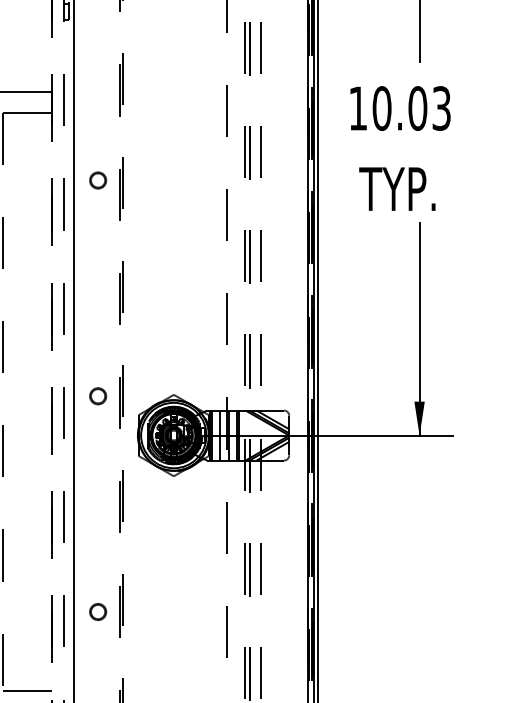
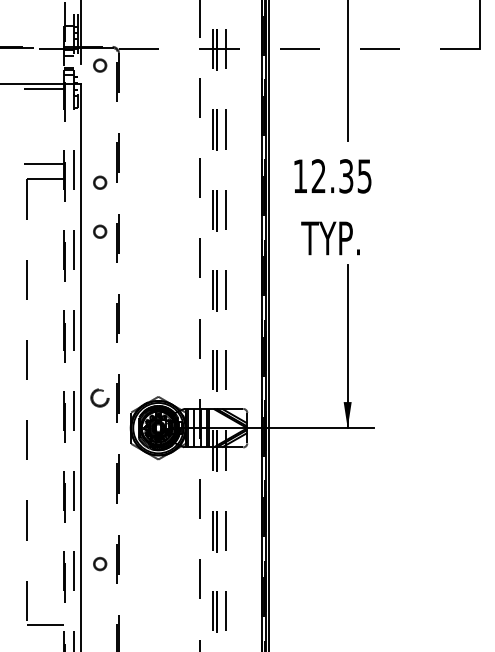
text: (411, 108) -> (341, 176), 10.03 -> 12.35
circle: (98, 116) -> (100, 182), added
part: (98, 395) -> (100, 397), size x1.4

